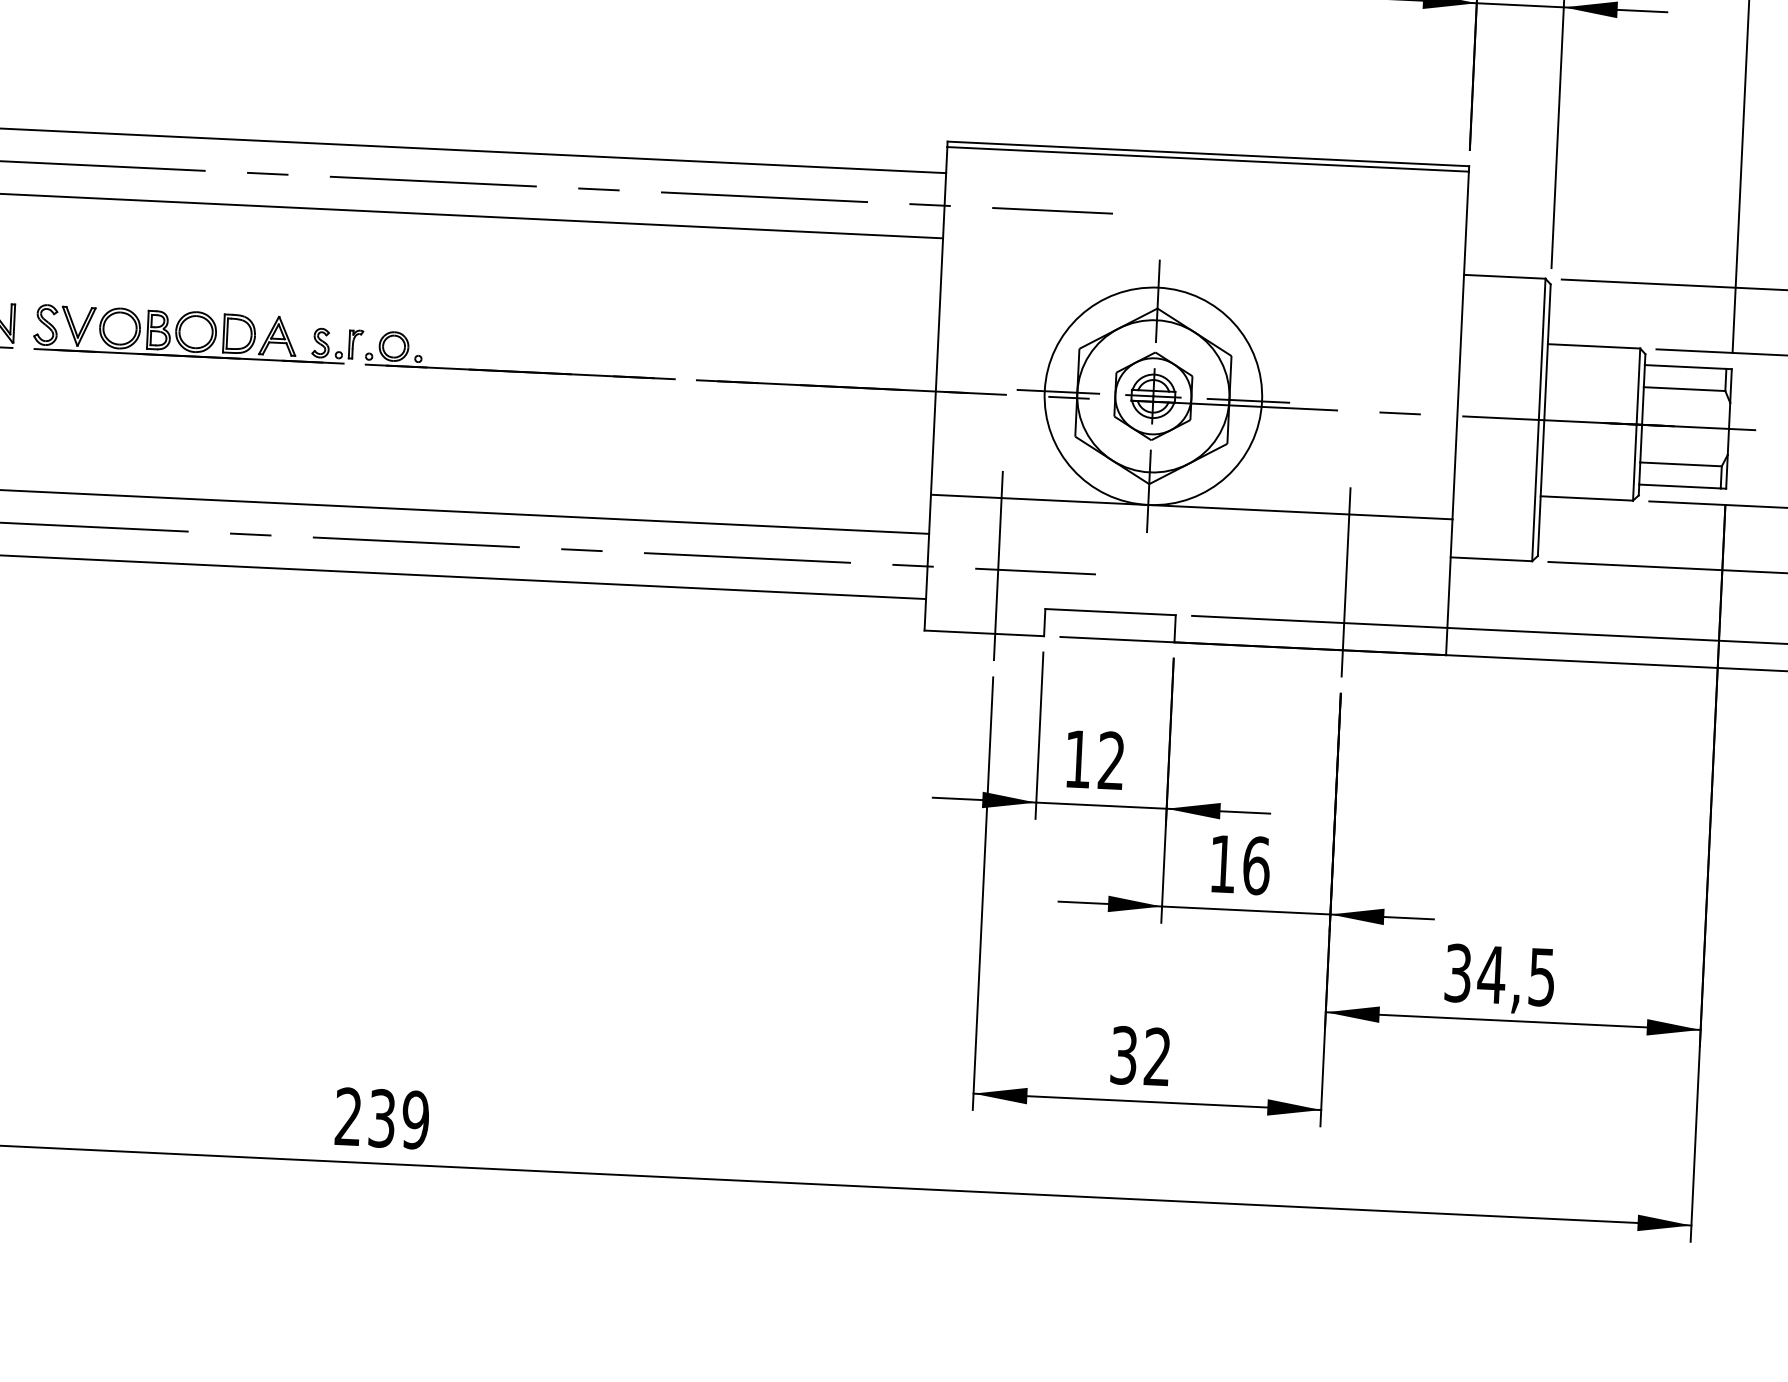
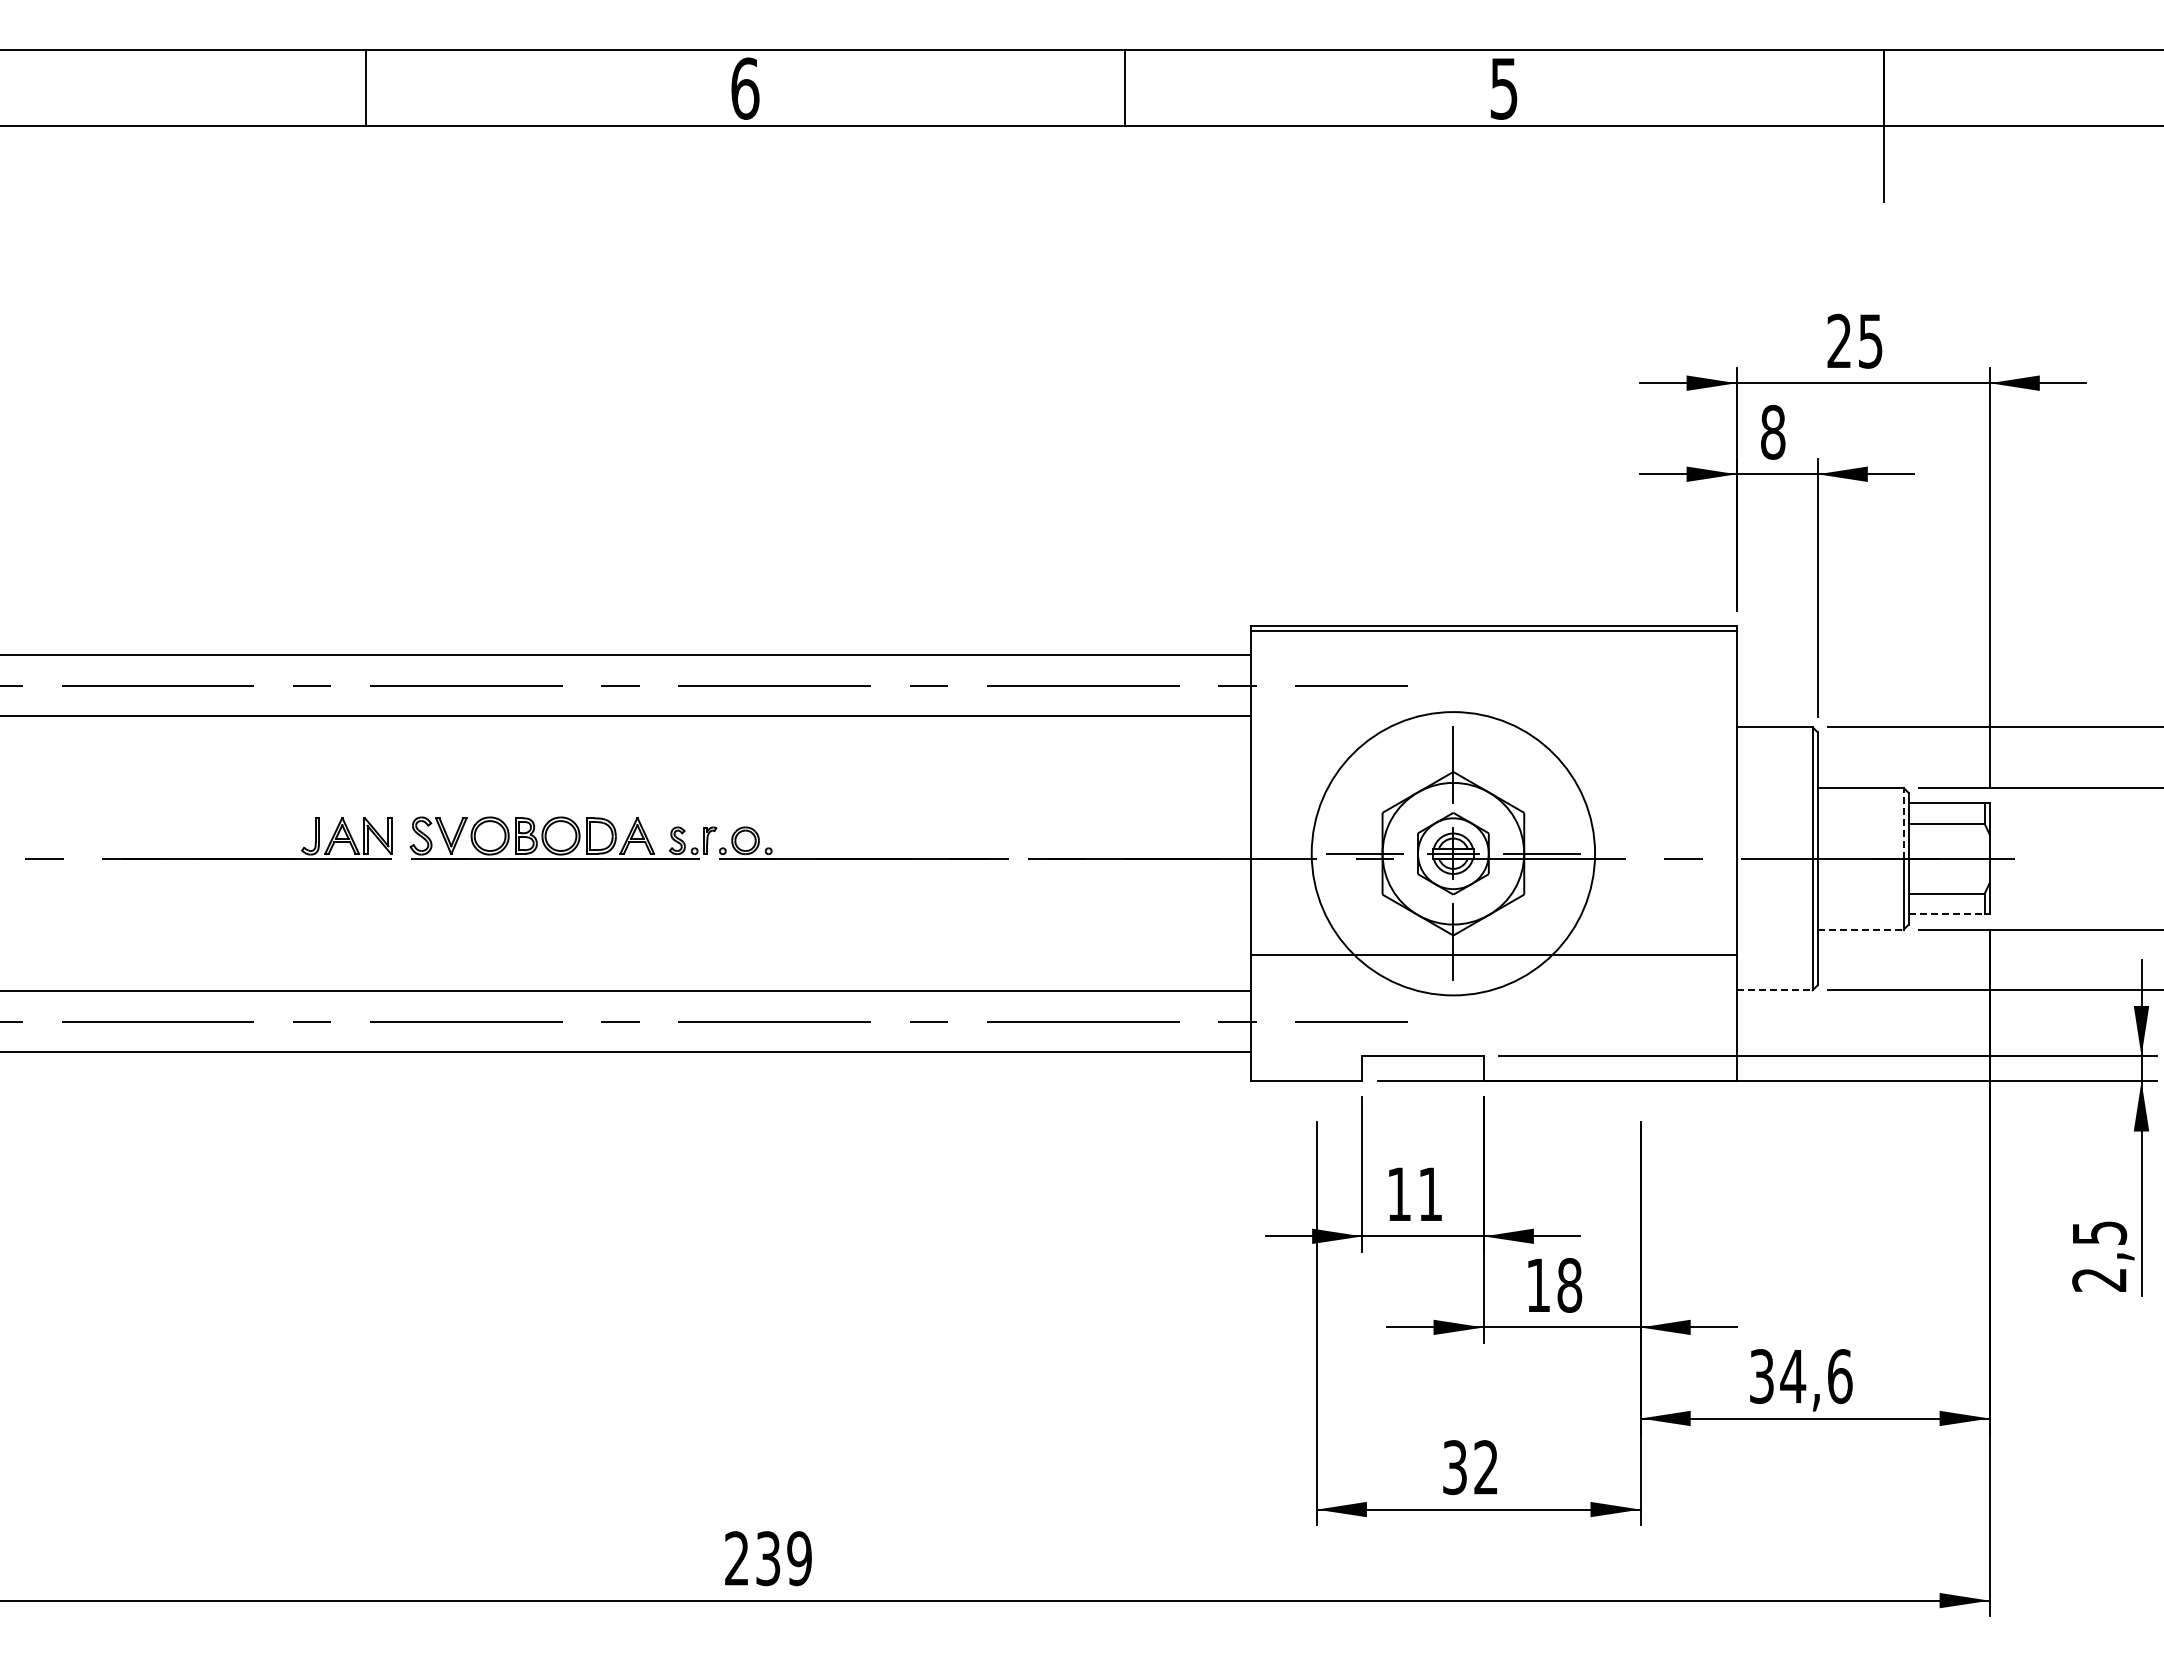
line: (1638, 385) -> (1903, 822), solid -> dashed
circle: (1153, 396) -> (1453, 853), size x1.4
line: (1679, 486) -> (1946, 914), solid -> dashed
line: (1587, 498) -> (1861, 929), solid -> dashed
line: (1491, 559) -> (1774, 990), solid -> dashed
line: (998, 565) -> (1316, 1017), removed
line: (1346, 581) -> (1640, 1017), removed
text: (1110, 759) -> (1429, 1193), 12 -> 11
text: (1256, 865) -> (1569, 1285), 16 -> 18
text: (1542, 977) -> (1840, 1376), 34,5 -> 34,6

